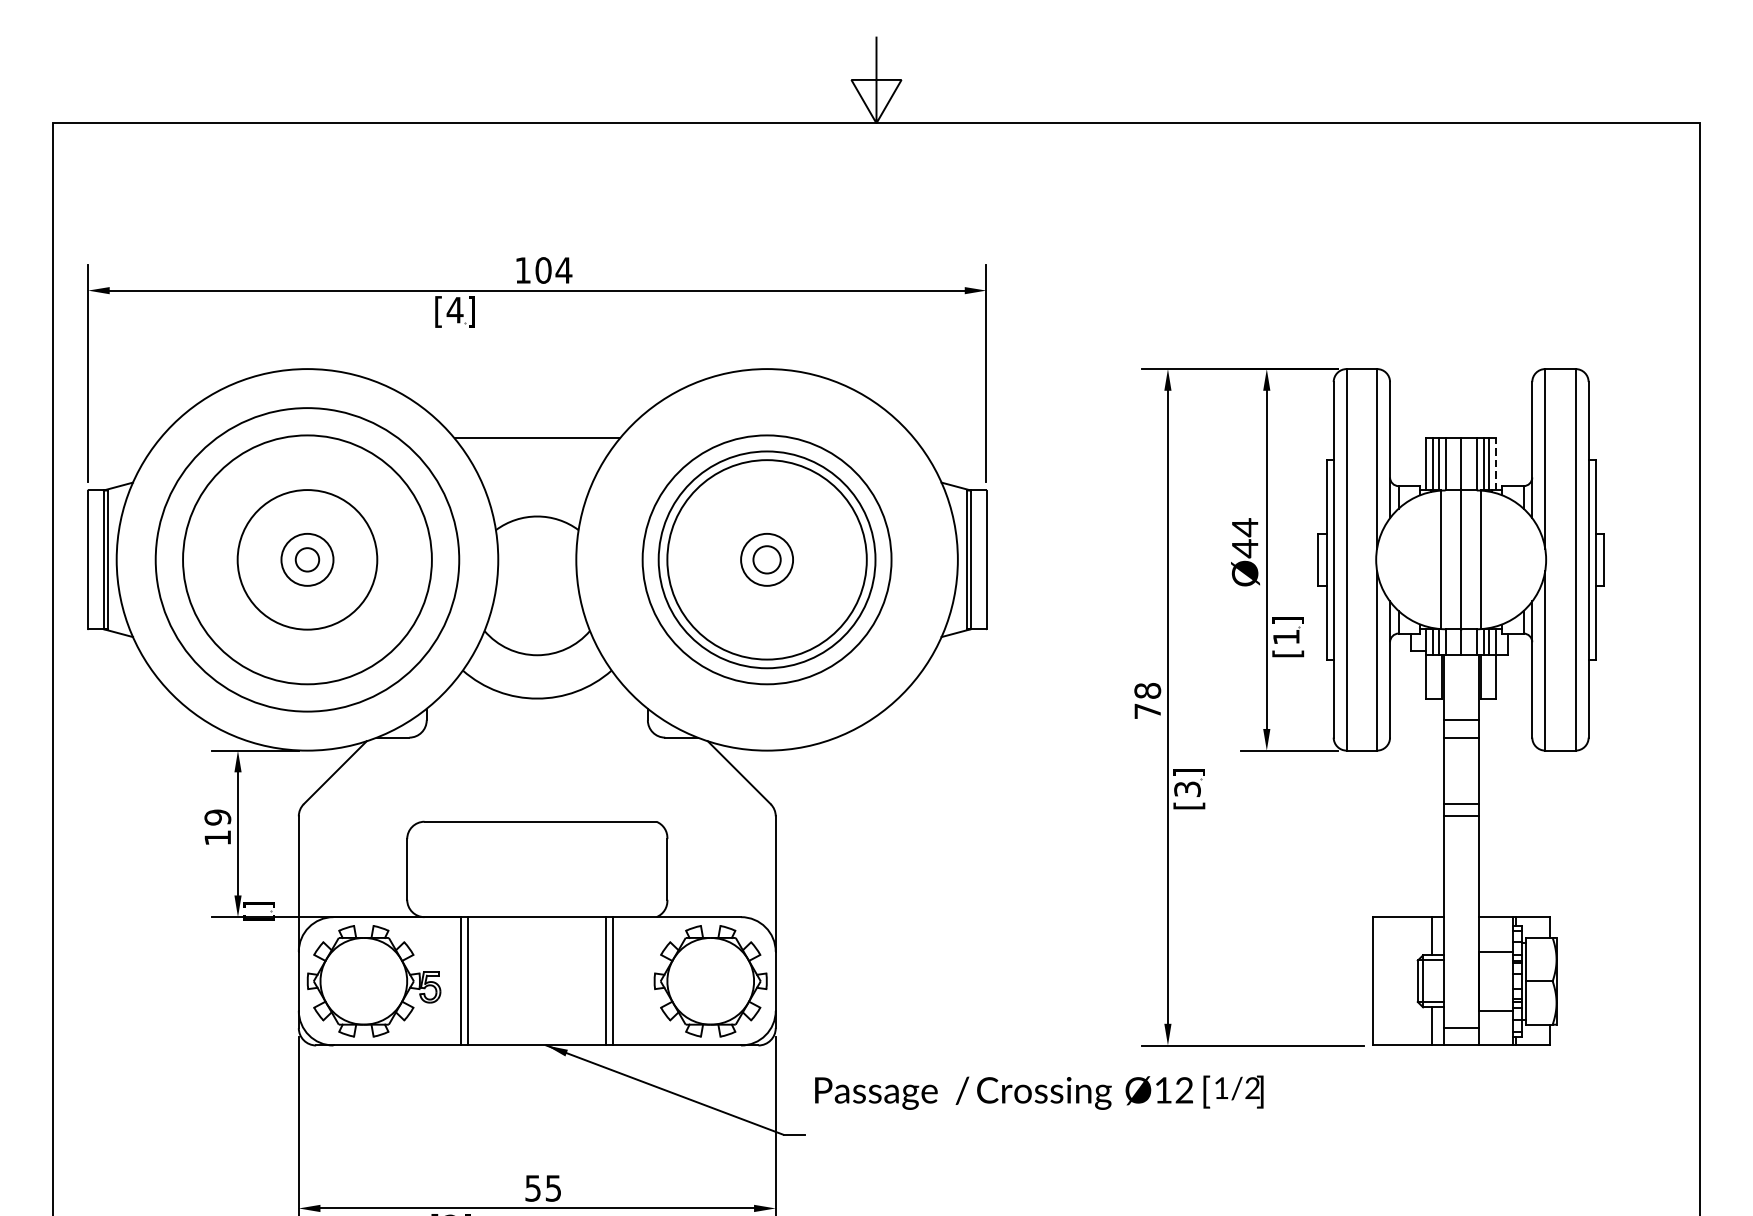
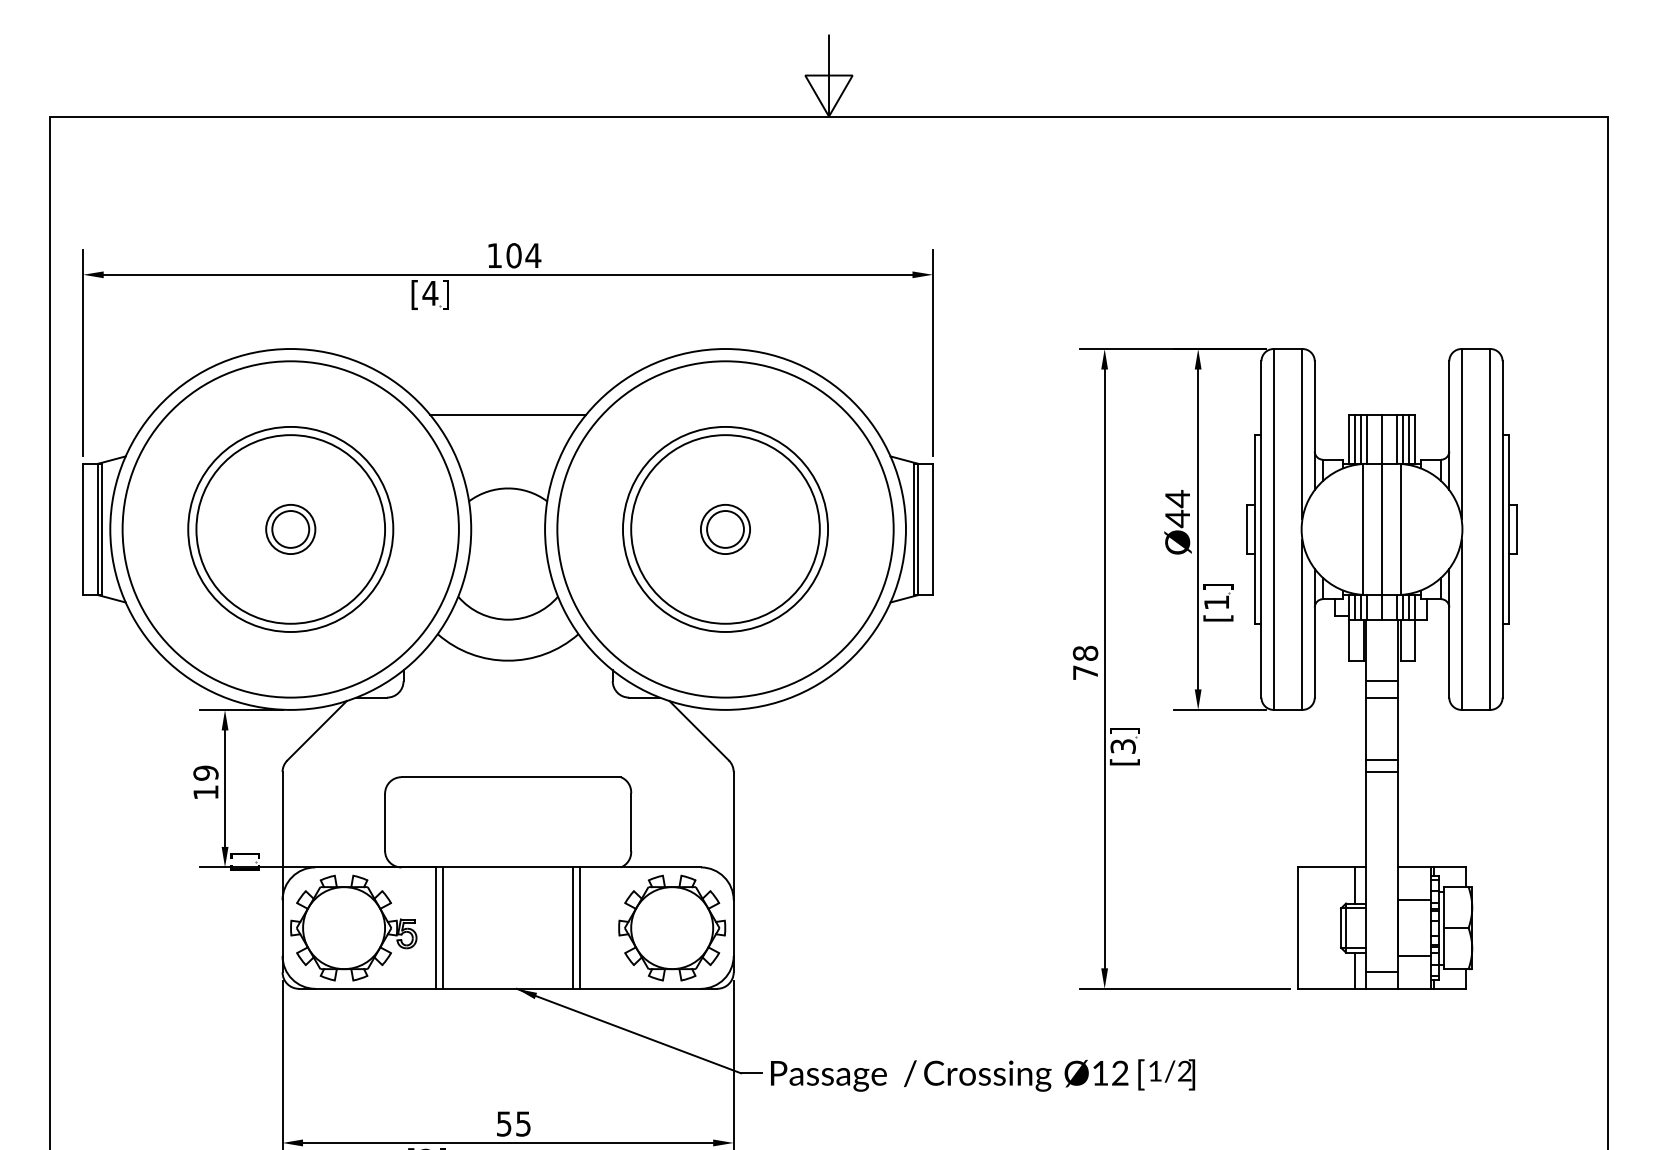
line: (1496, 464) -> (1415, 439), dashed -> solid
circle: (307, 559) -> (290, 529), size x0.71
circle: (307, 559) -> (290, 529), size x1.43
circle: (307, 559) -> (290, 529), size x1.43
circle: (307, 559) -> (290, 529), size x1.67
circle: (767, 559) -> (725, 529), size x1.43
circle: (767, 559) -> (725, 529), size x1.43
text: (1039, 1092) -> (983, 1075), moved

